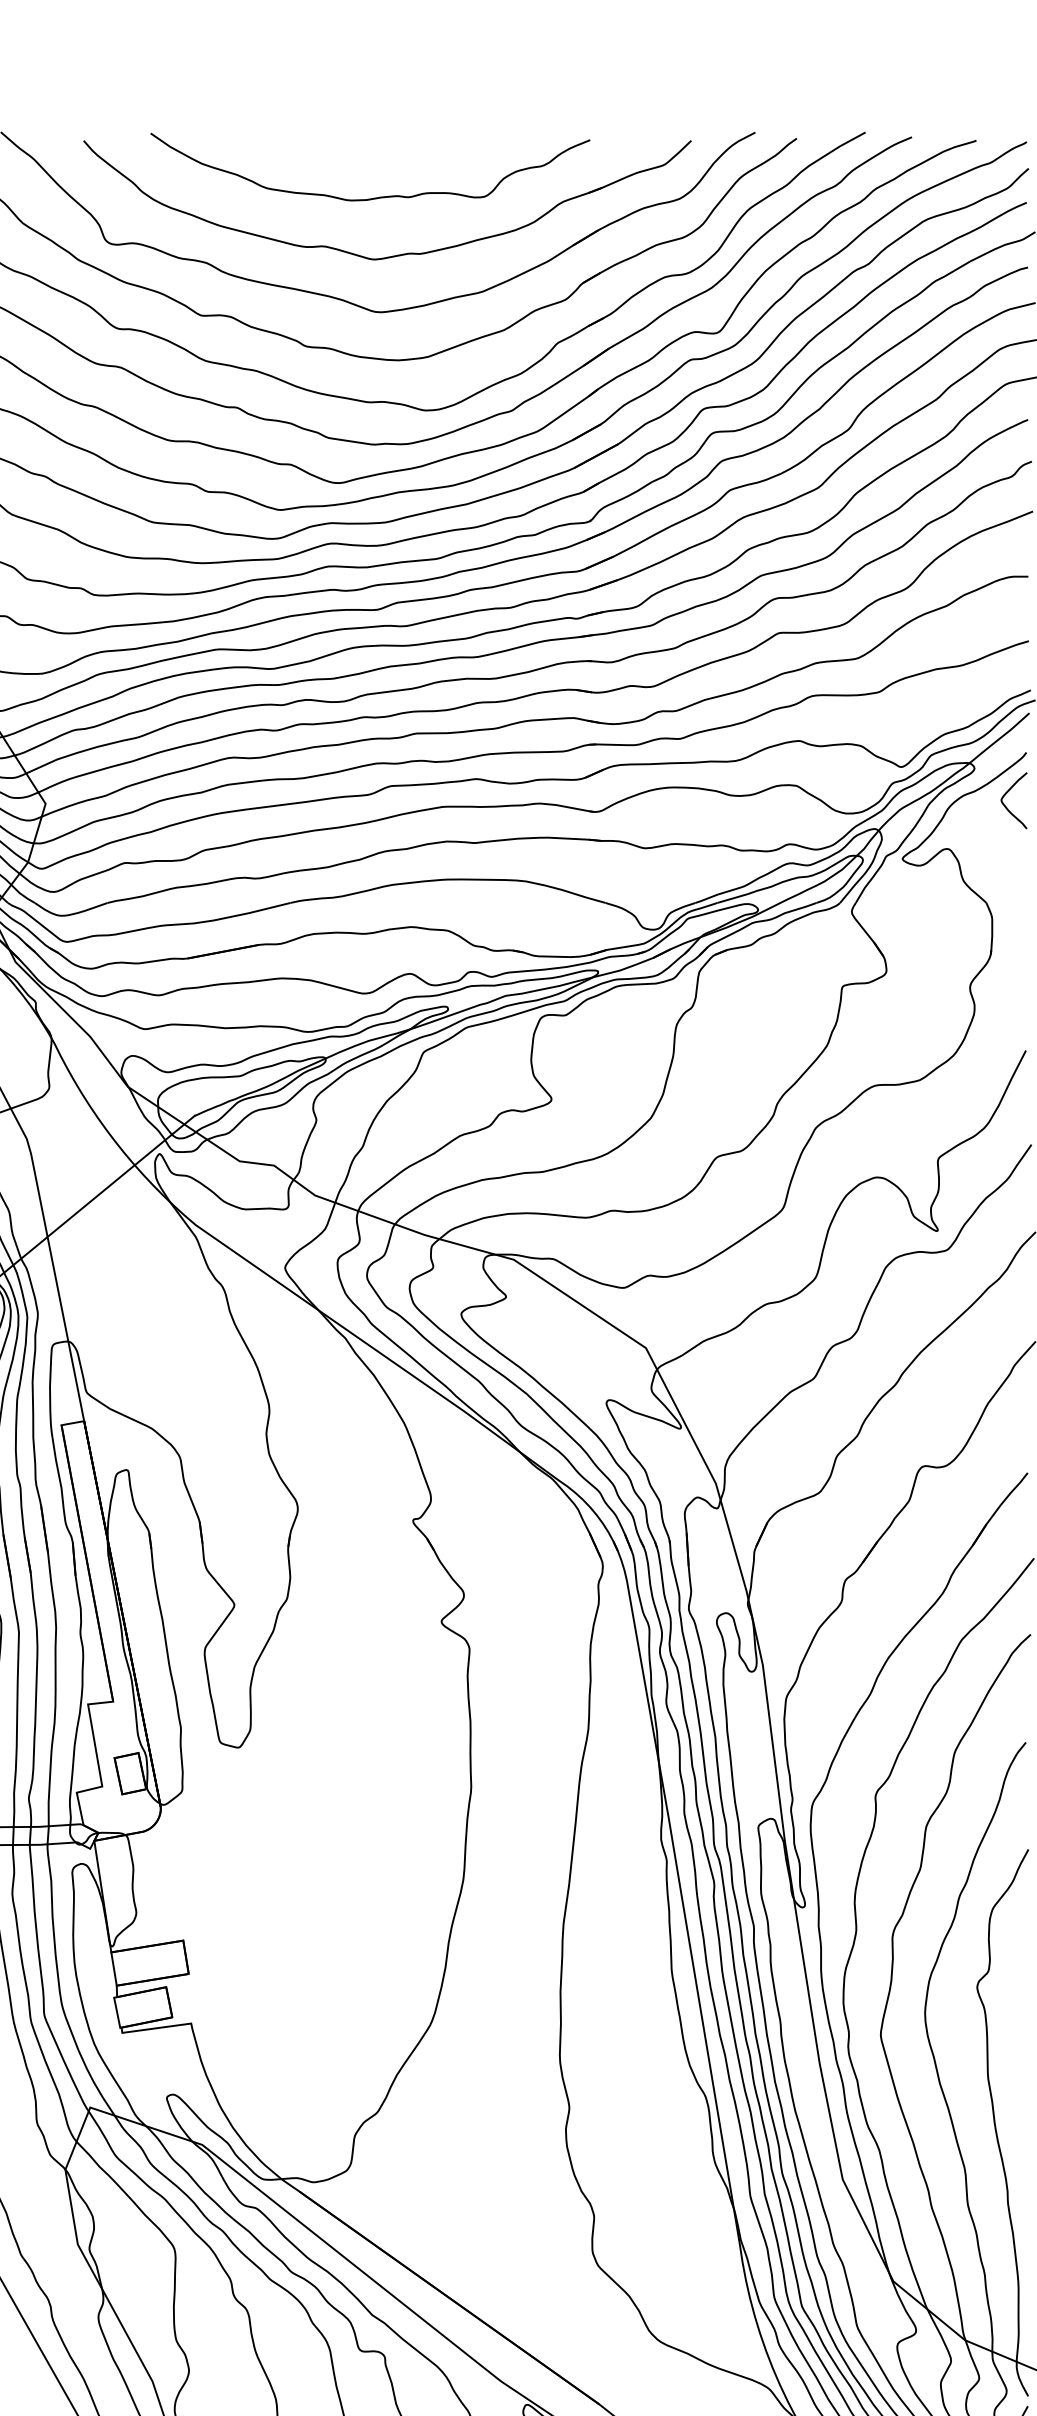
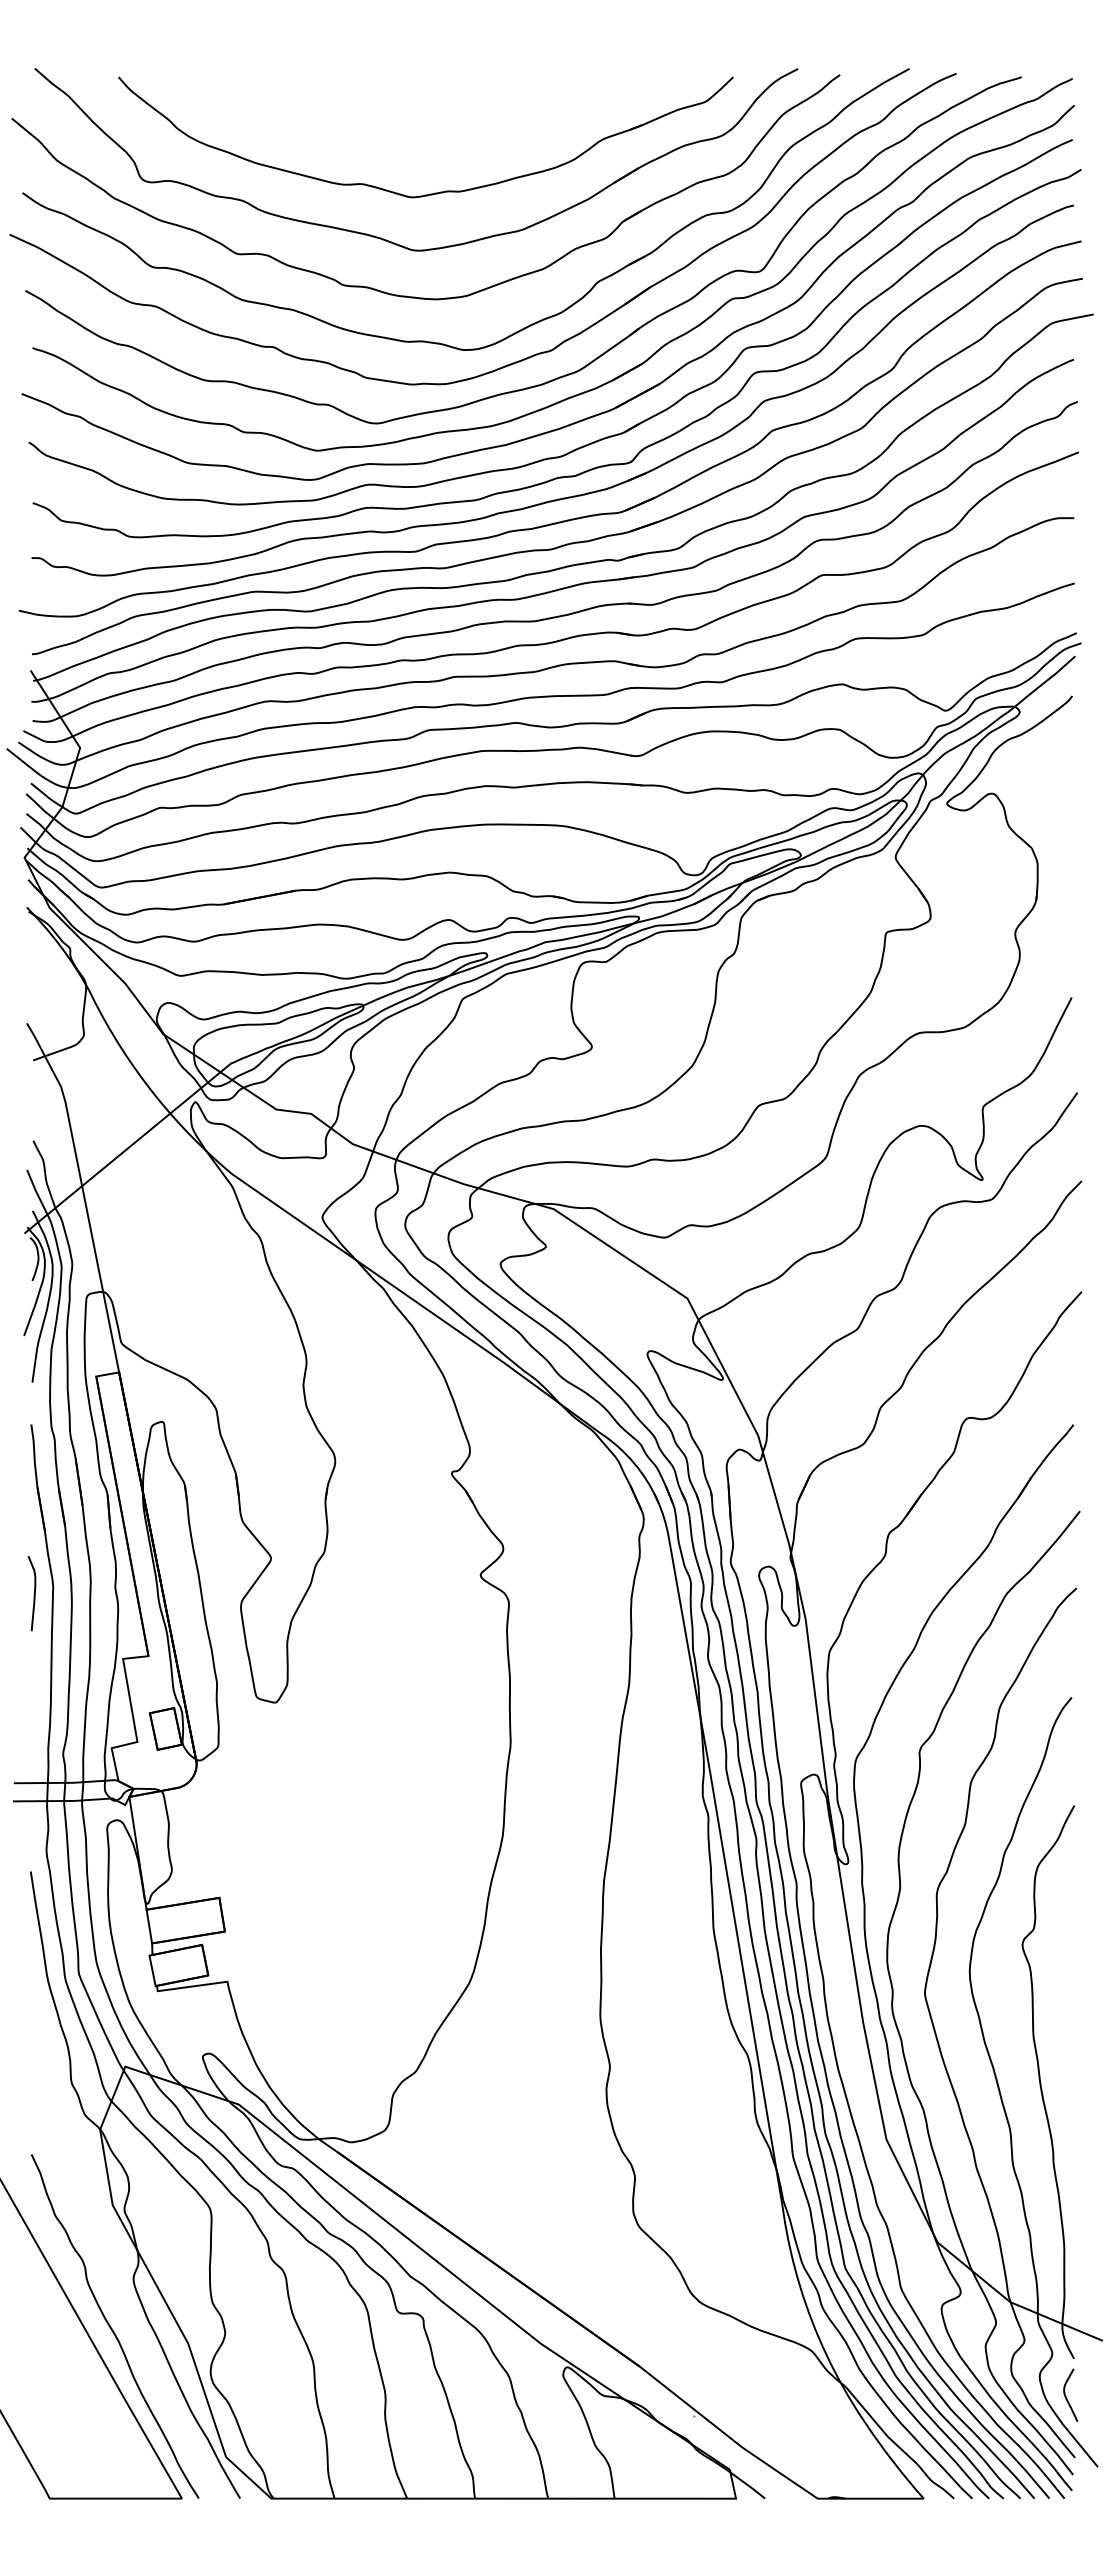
curve: (375, 197) -> (413, 134), removed
curve: (1005, 795) -> (1051, 739), removed

